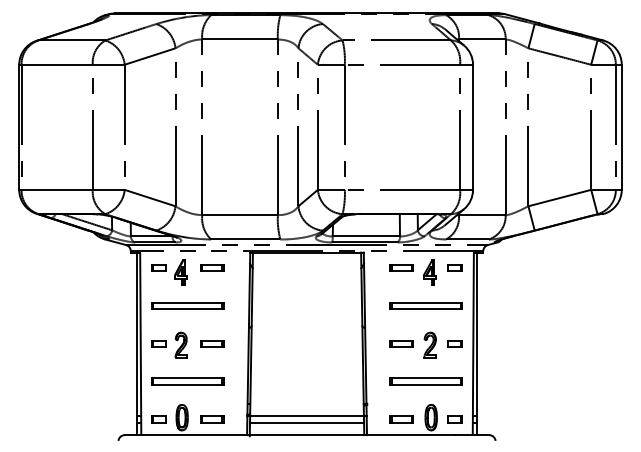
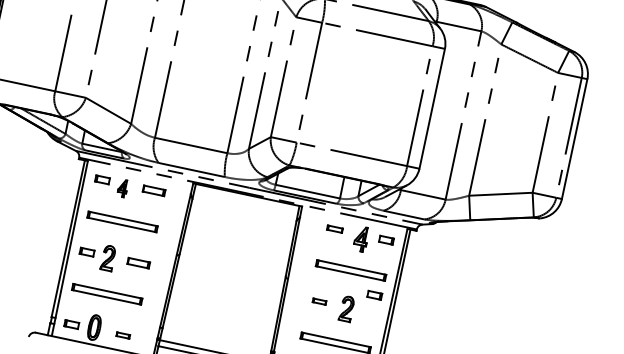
part: (401, 267) -> (335, 228), size x0.7
part: (180, 272) -> (122, 188), size x0.7
part: (401, 343) -> (319, 301), size x0.6
part: (454, 343) -> (374, 294), moved
part: (212, 419) -> (123, 335), size x0.6

